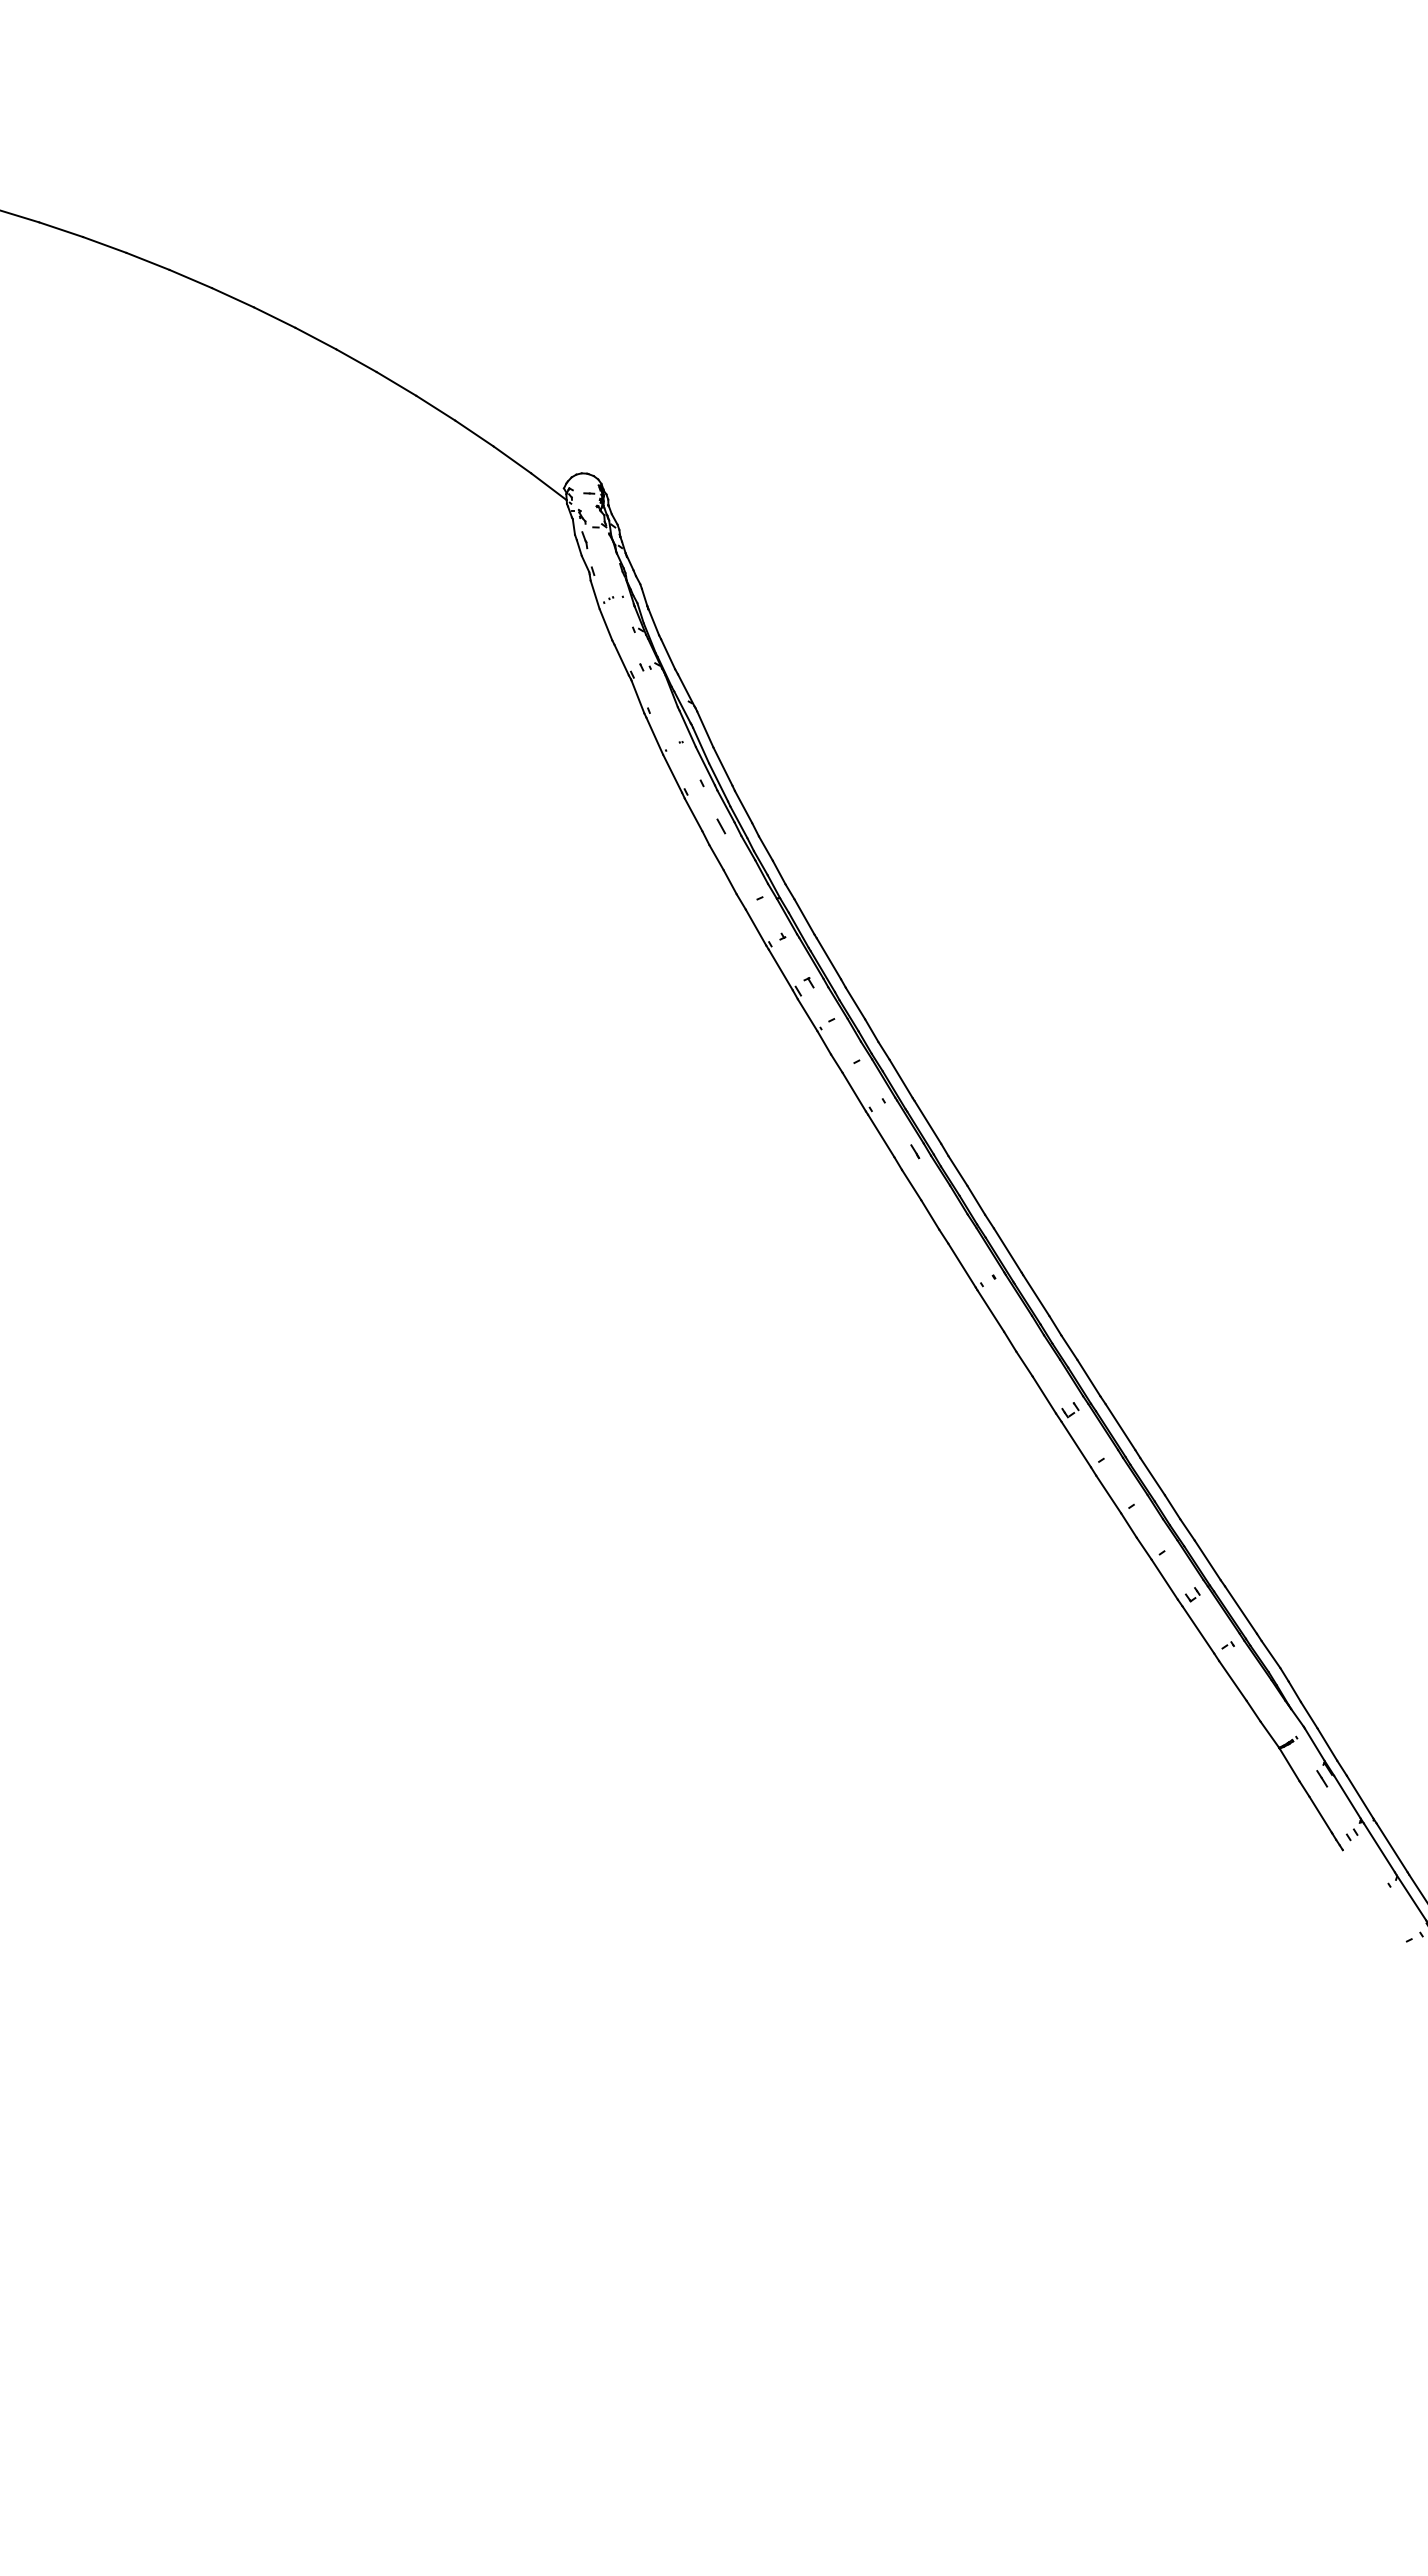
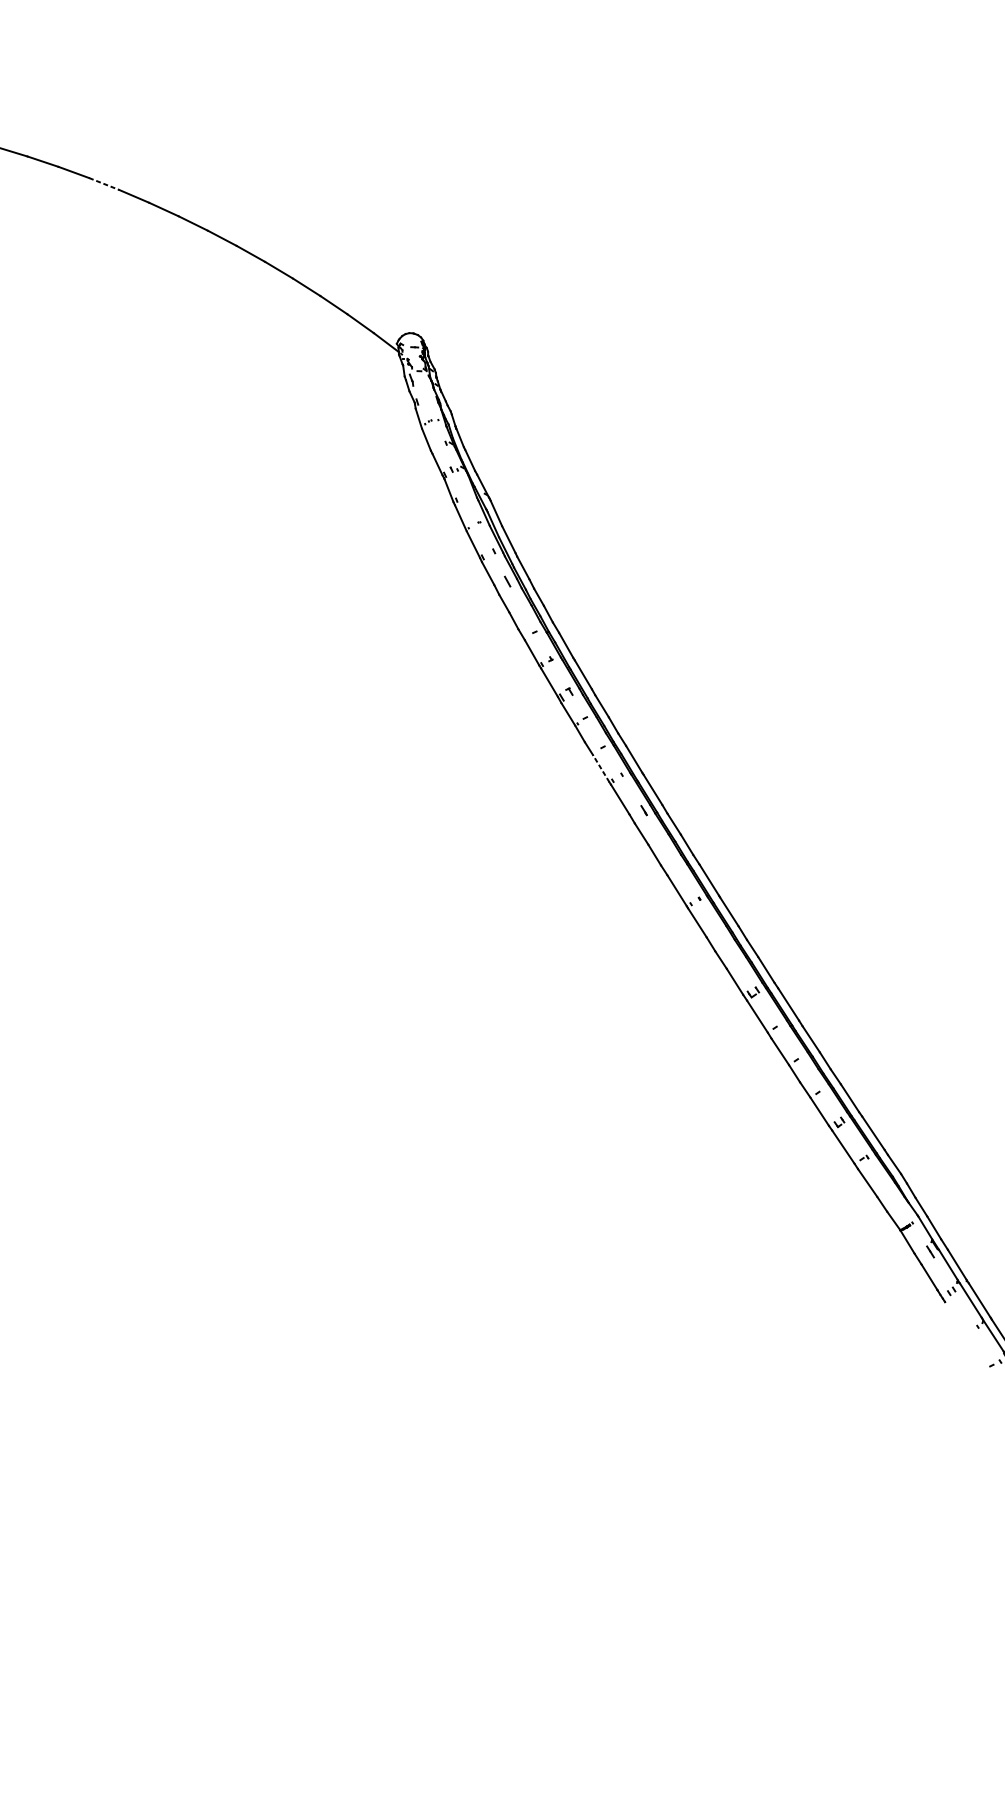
line: (148, 261) -> (104, 184), solid -> dashed
line: (854, 1092) -> (601, 768), solid -> dashed

